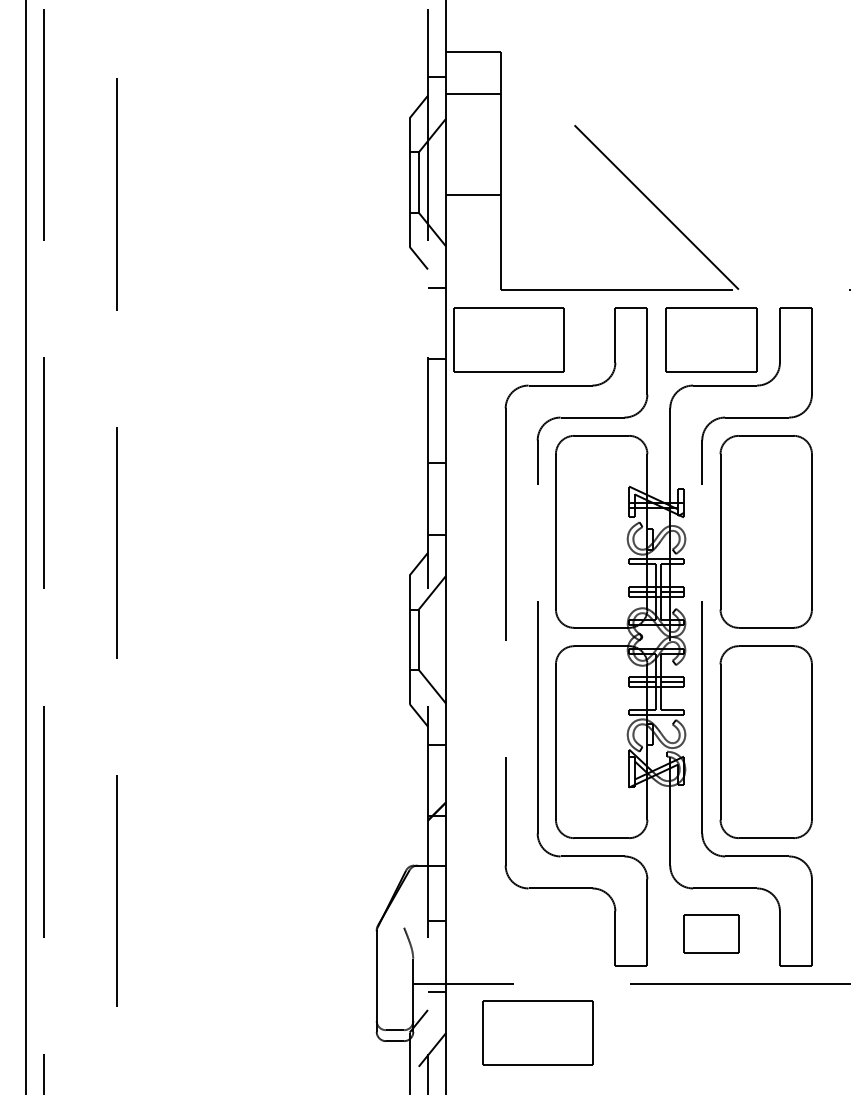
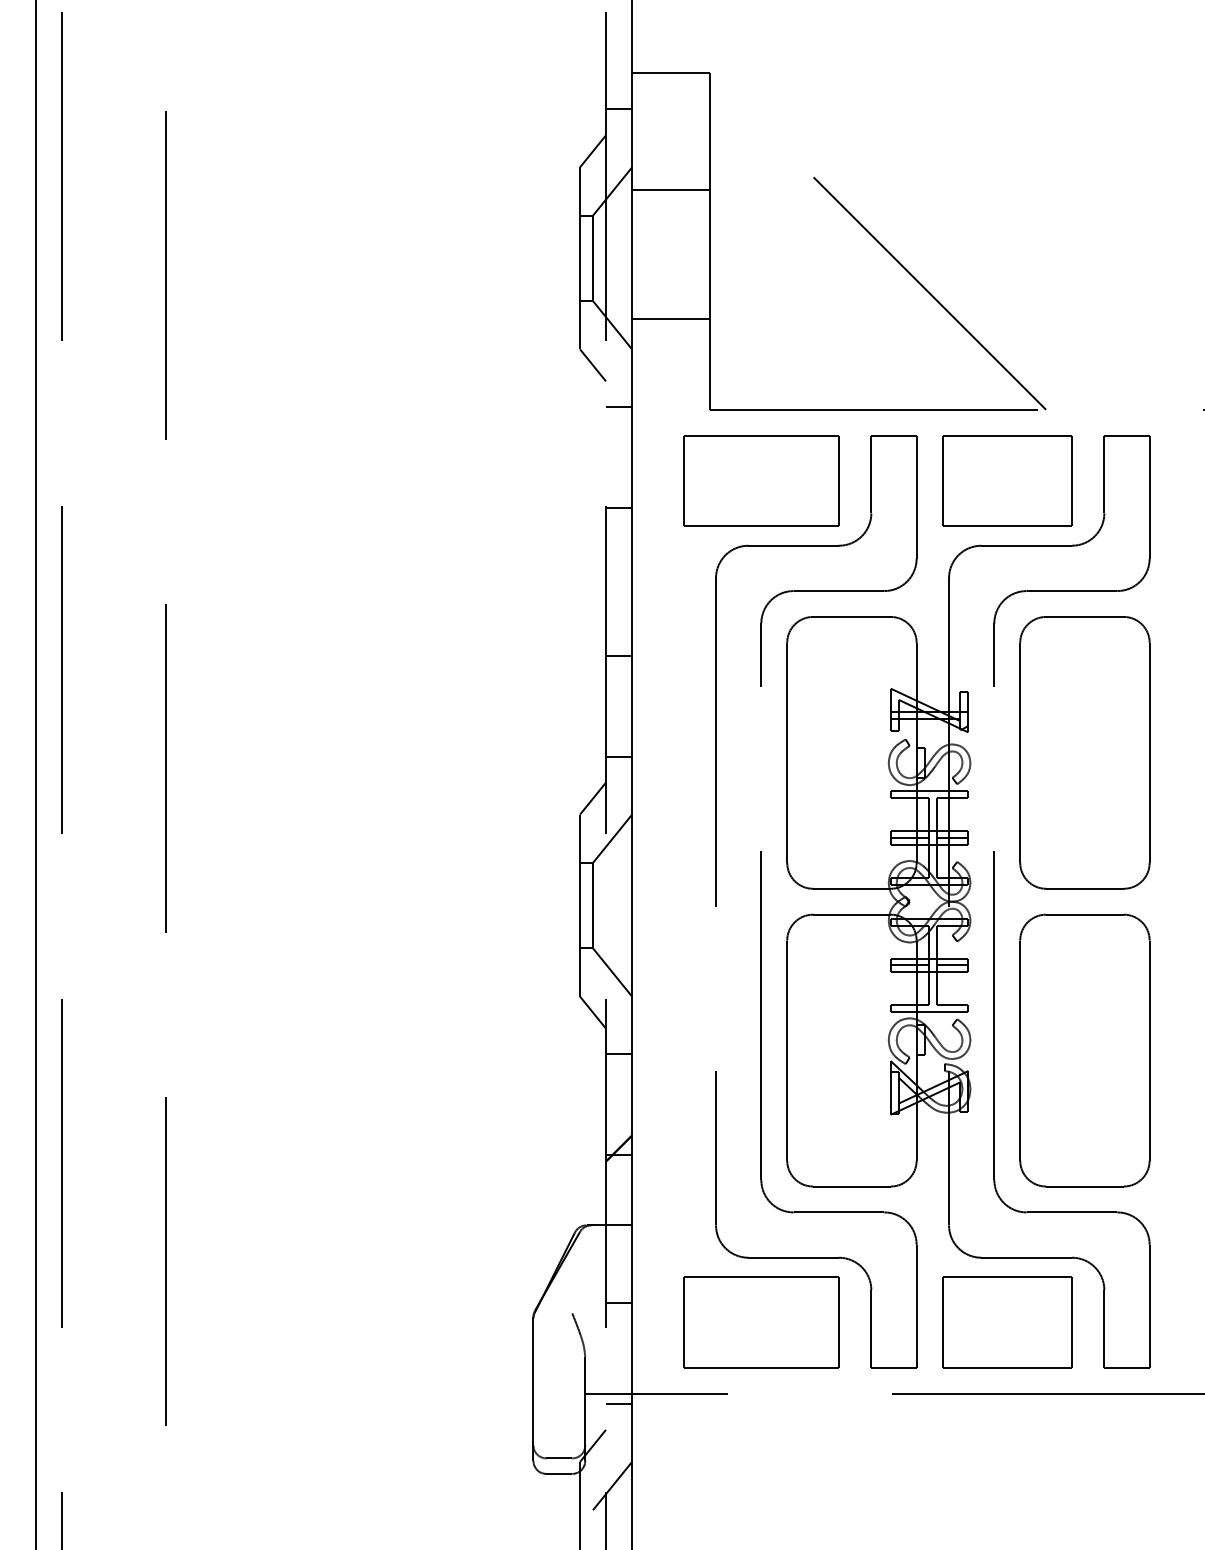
line: (473, 93) -> (670, 189), moved
line: (473, 195) -> (670, 319), moved
part: (508, 339) -> (761, 480), moved
part: (711, 934) -> (1007, 1322), size x1.67
part: (537, 1033) -> (761, 1322), moved

